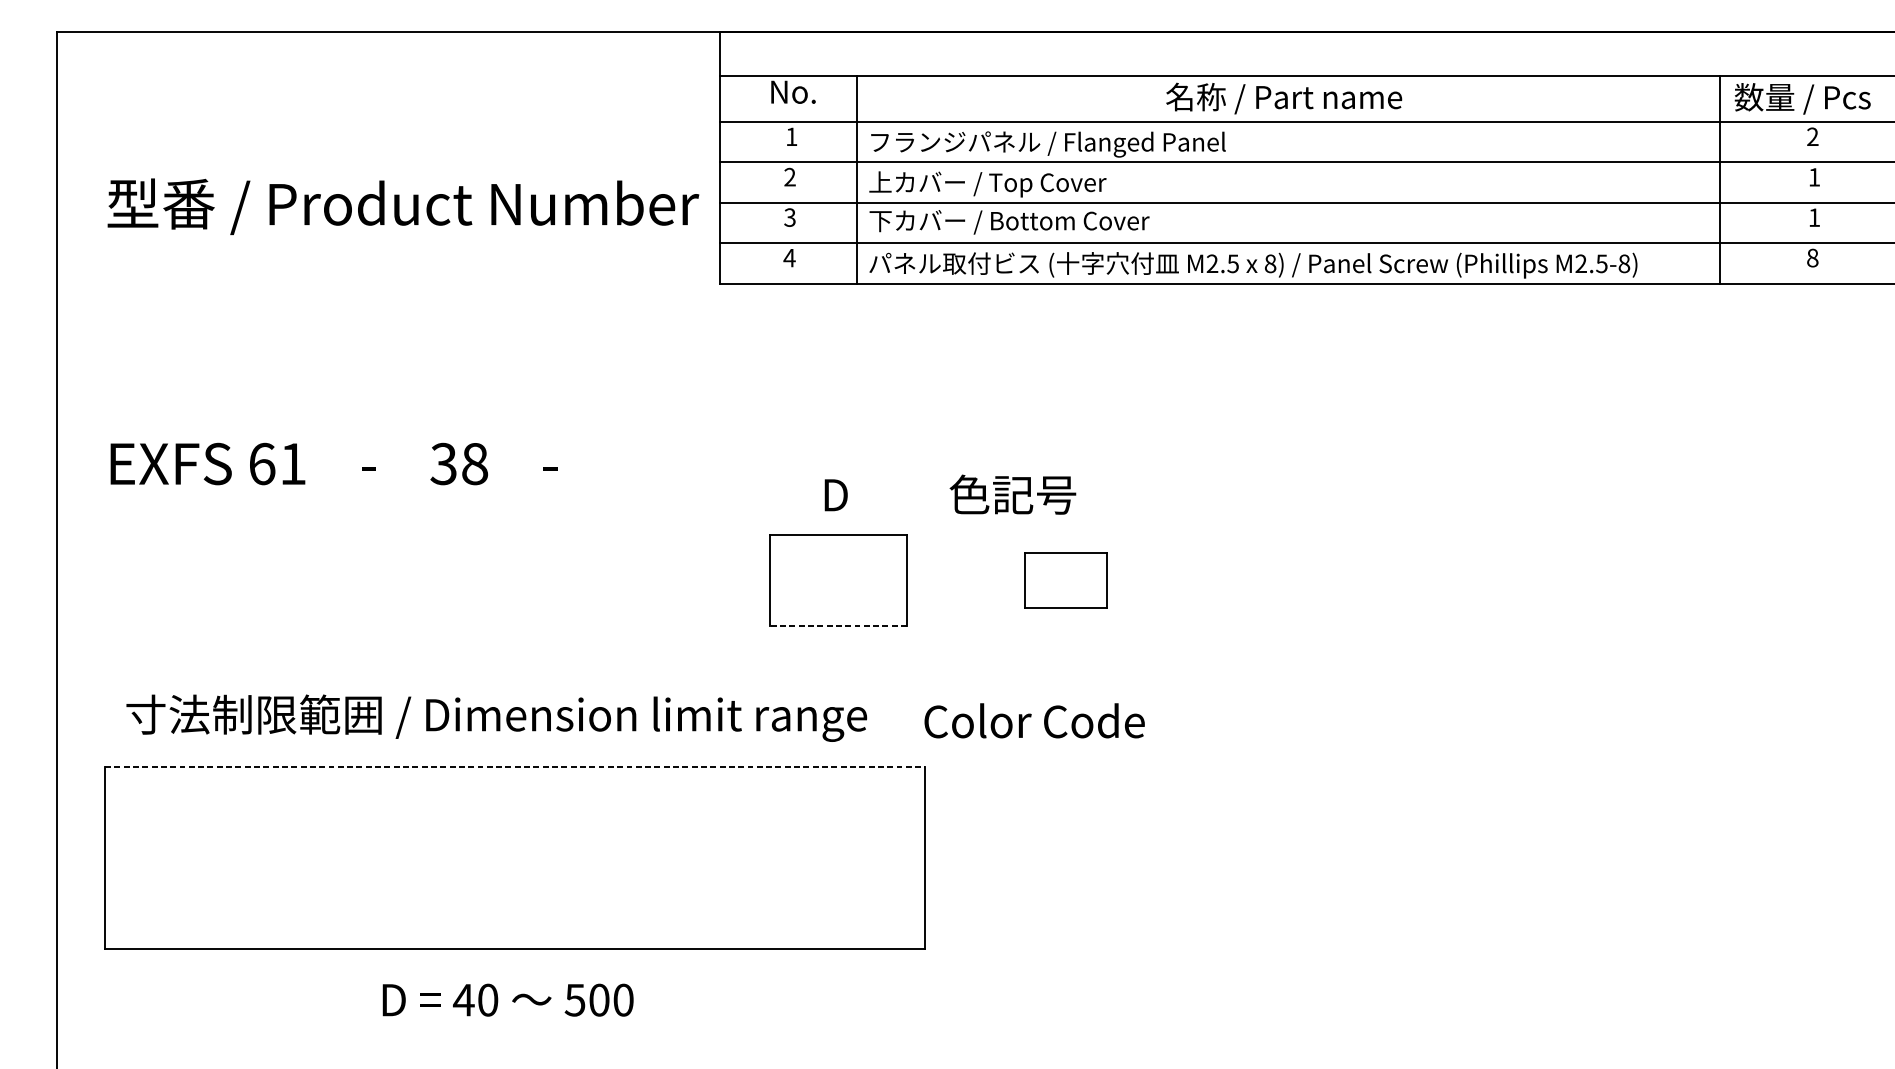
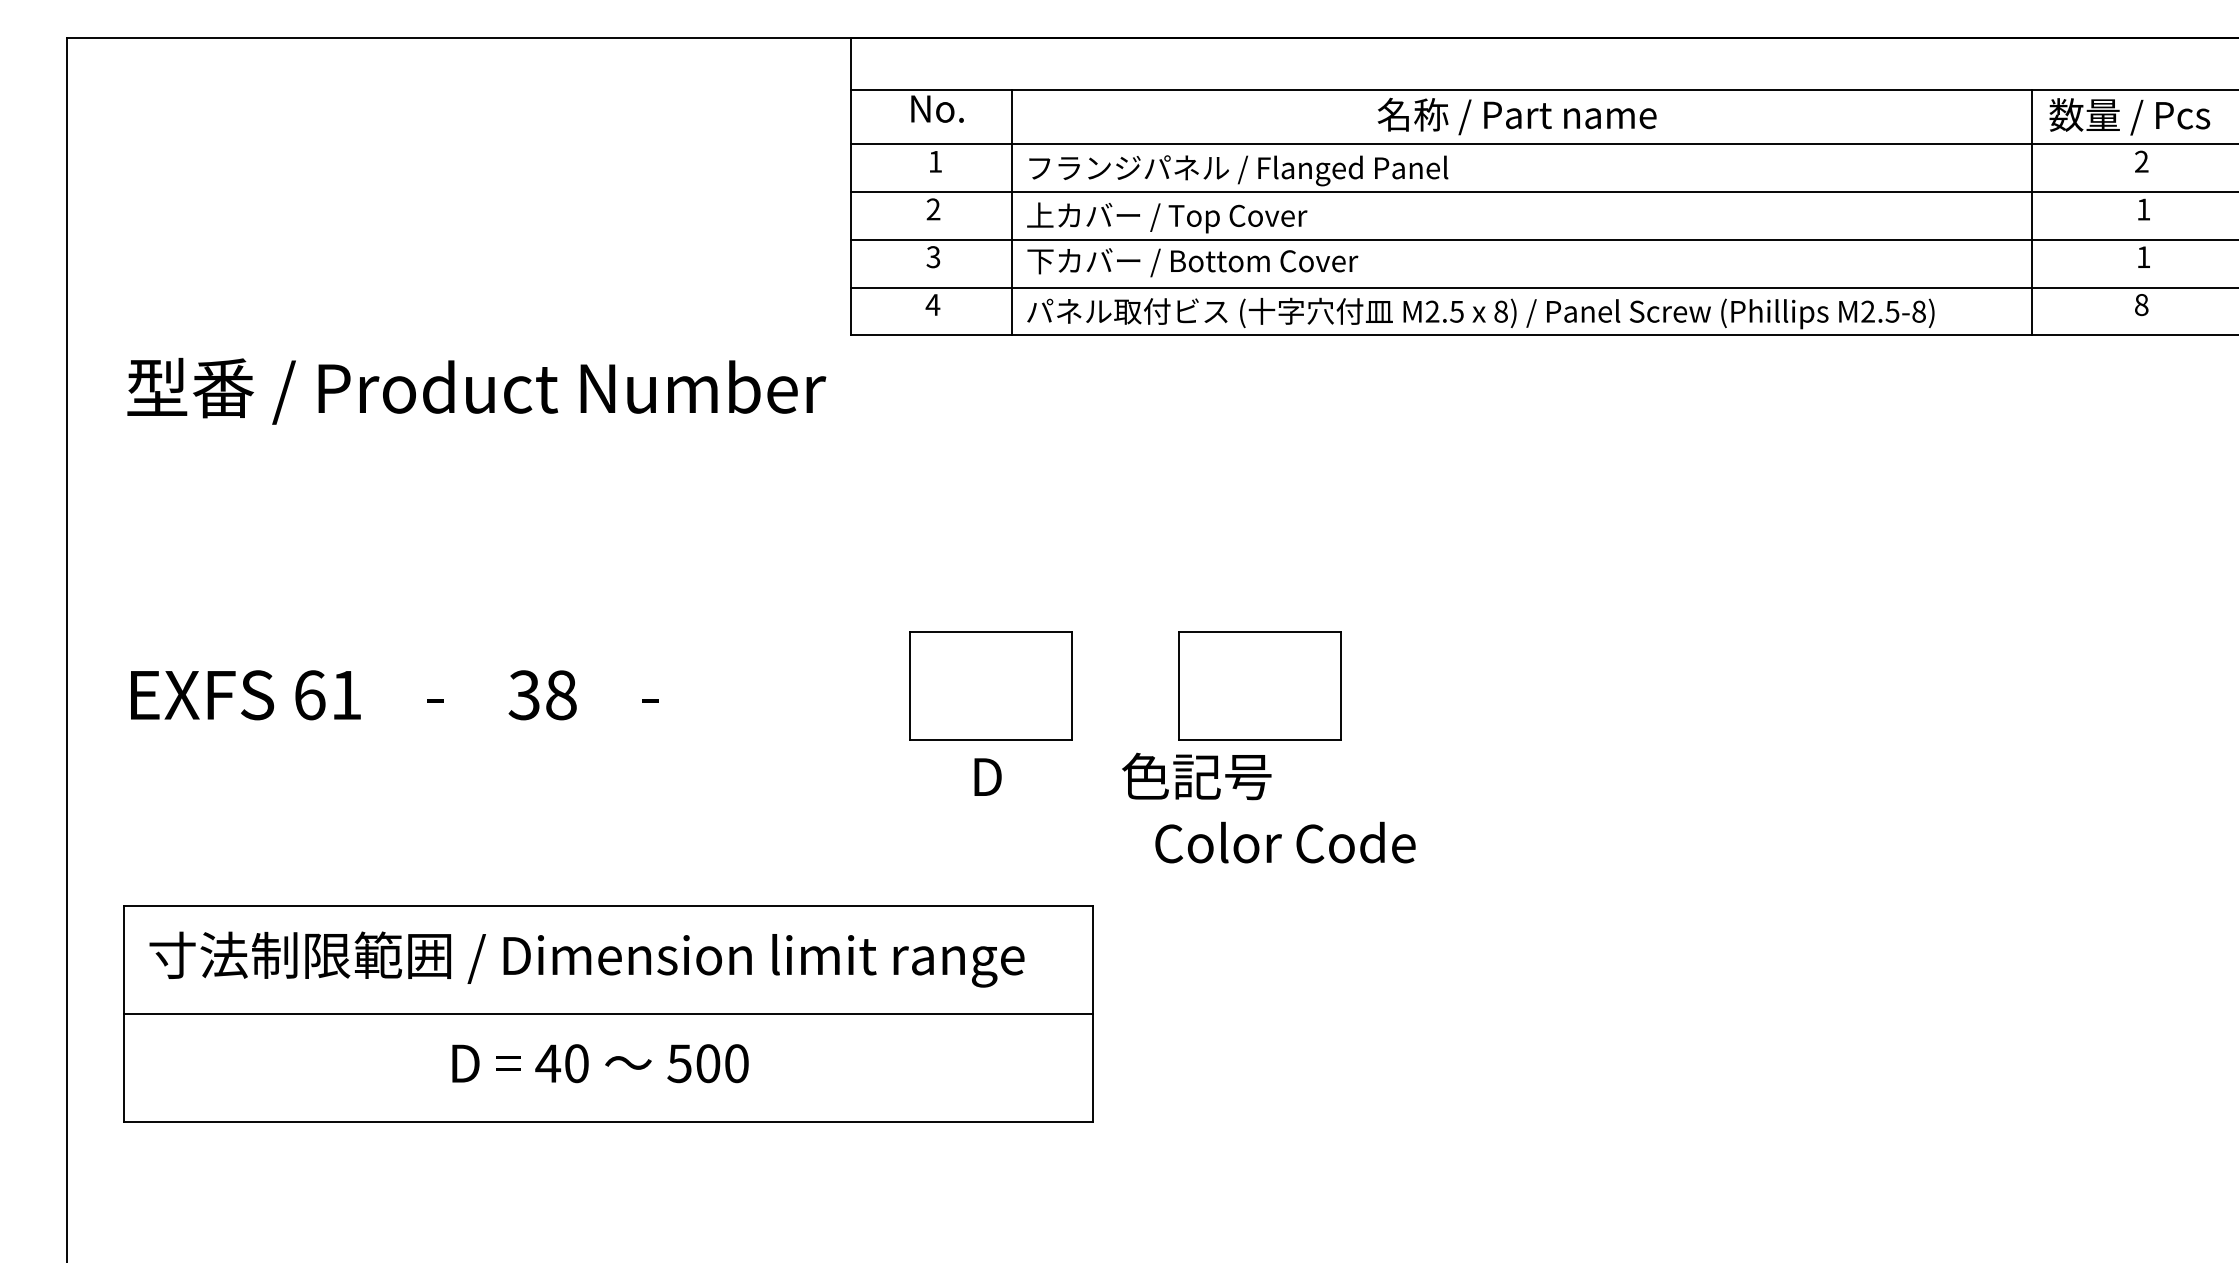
text: (403, 331) -> (476, 538), moved
text: (950, 494) -> (1122, 776), moved
part: (1066, 580) -> (1259, 685), size x1.67
line: (838, 625) -> (990, 739), dashed -> solid
text: (496, 718) -> (586, 959), moved
text: (1034, 720) -> (1285, 842), moved
line: (515, 767) -> (609, 906), dashed -> solid
line: (514, 858) -> (608, 1014), added
text: (508, 1000) -> (600, 1063), moved

